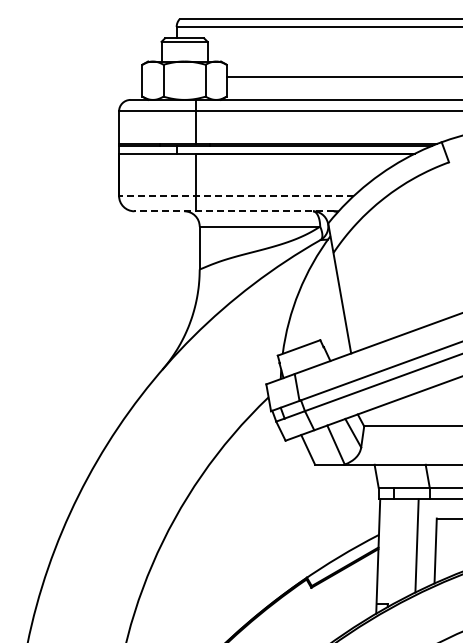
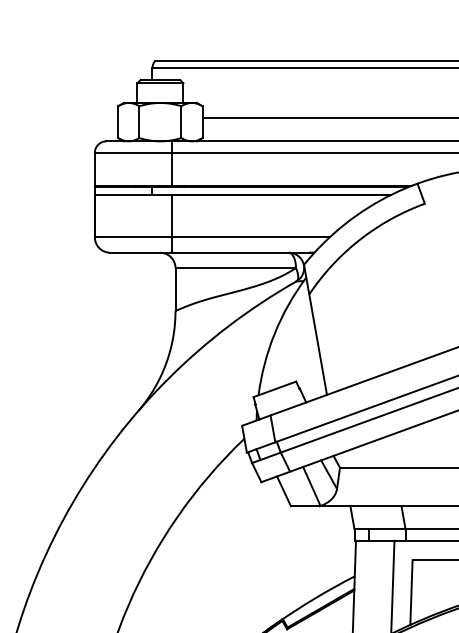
line: (235, 195) -> (211, 236), dashed -> solid
line: (234, 211) -> (210, 252), dashed -> solid

